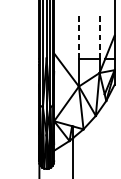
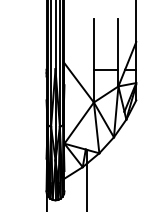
line: (78, 36) -> (93, 43), dashed -> solid
line: (99, 37) -> (118, 44), dashed -> solid

